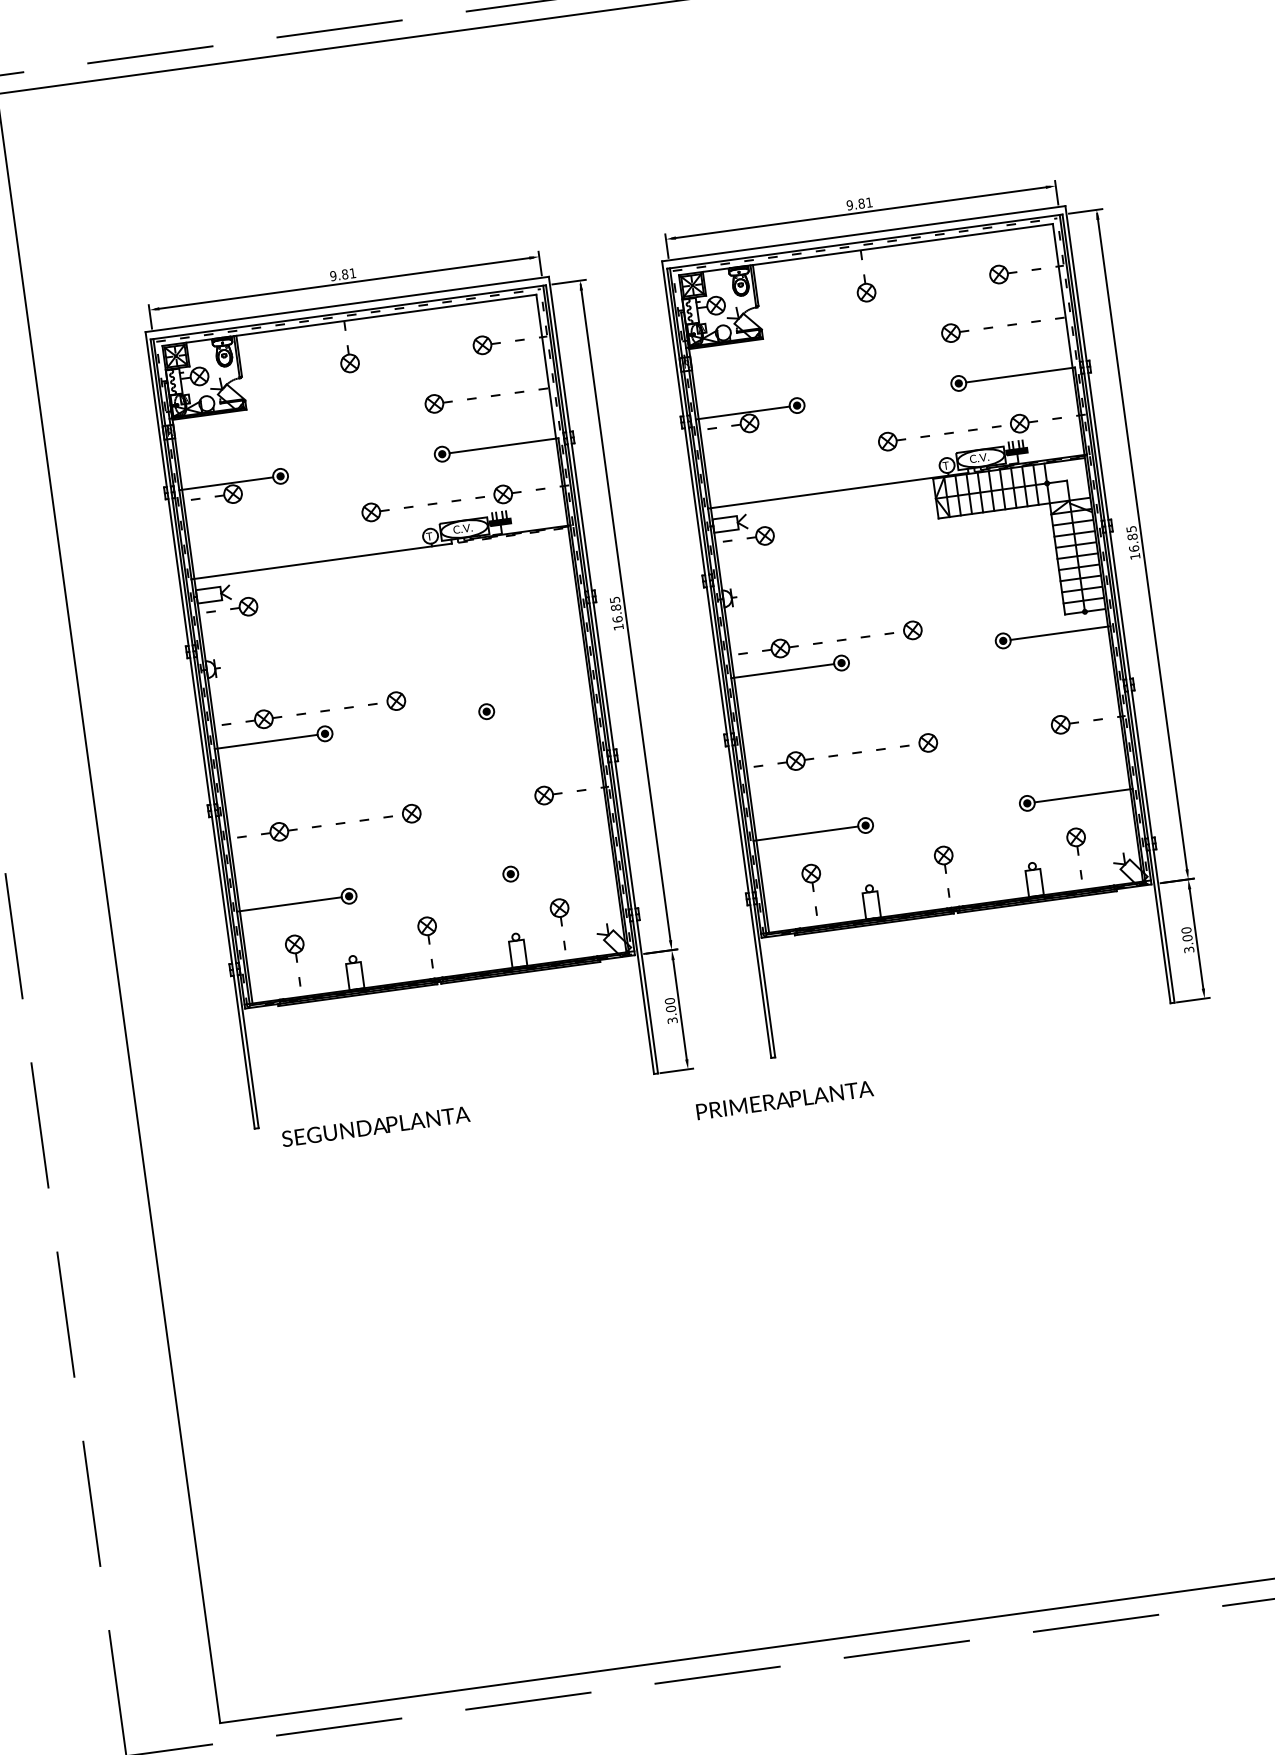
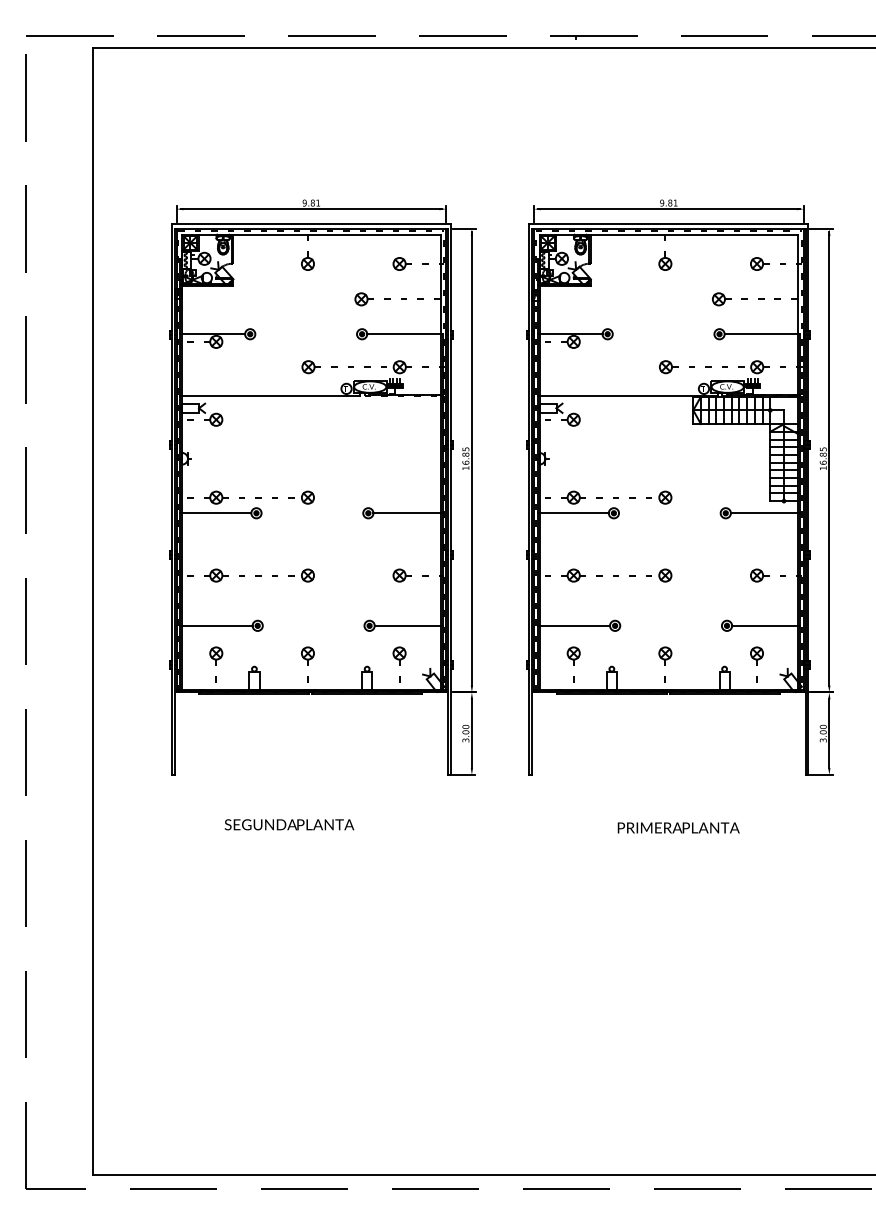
line: (543, 704) -> (407, 513), added
line: (566, 865) -> (408, 625), added
text: (784, 1099) -> (678, 827), moved
text: (375, 1126) -> (289, 824), moved

